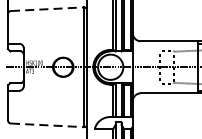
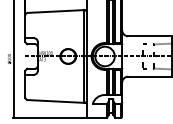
line: (48, 9) -> (56, 11), dashed -> solid
line: (48, 125) -> (56, 101), dashed -> solid

